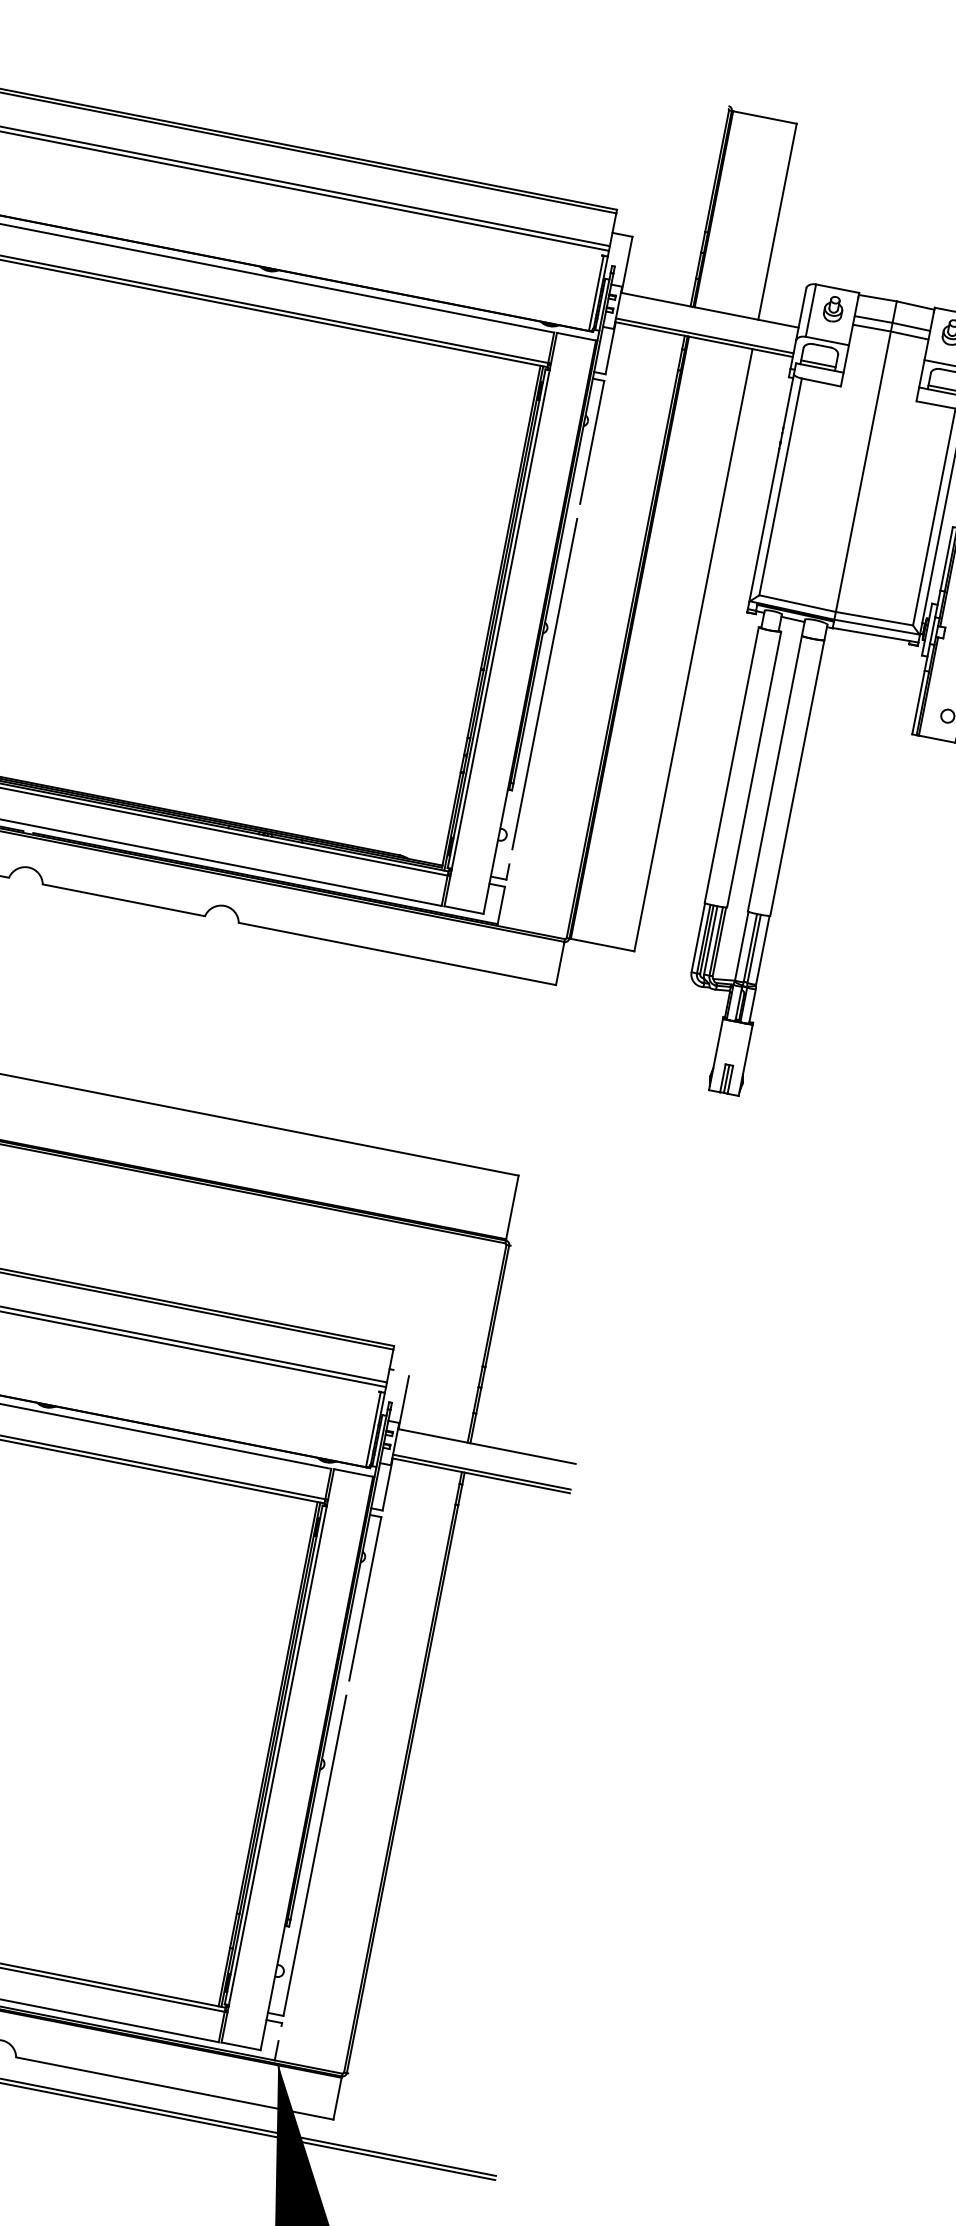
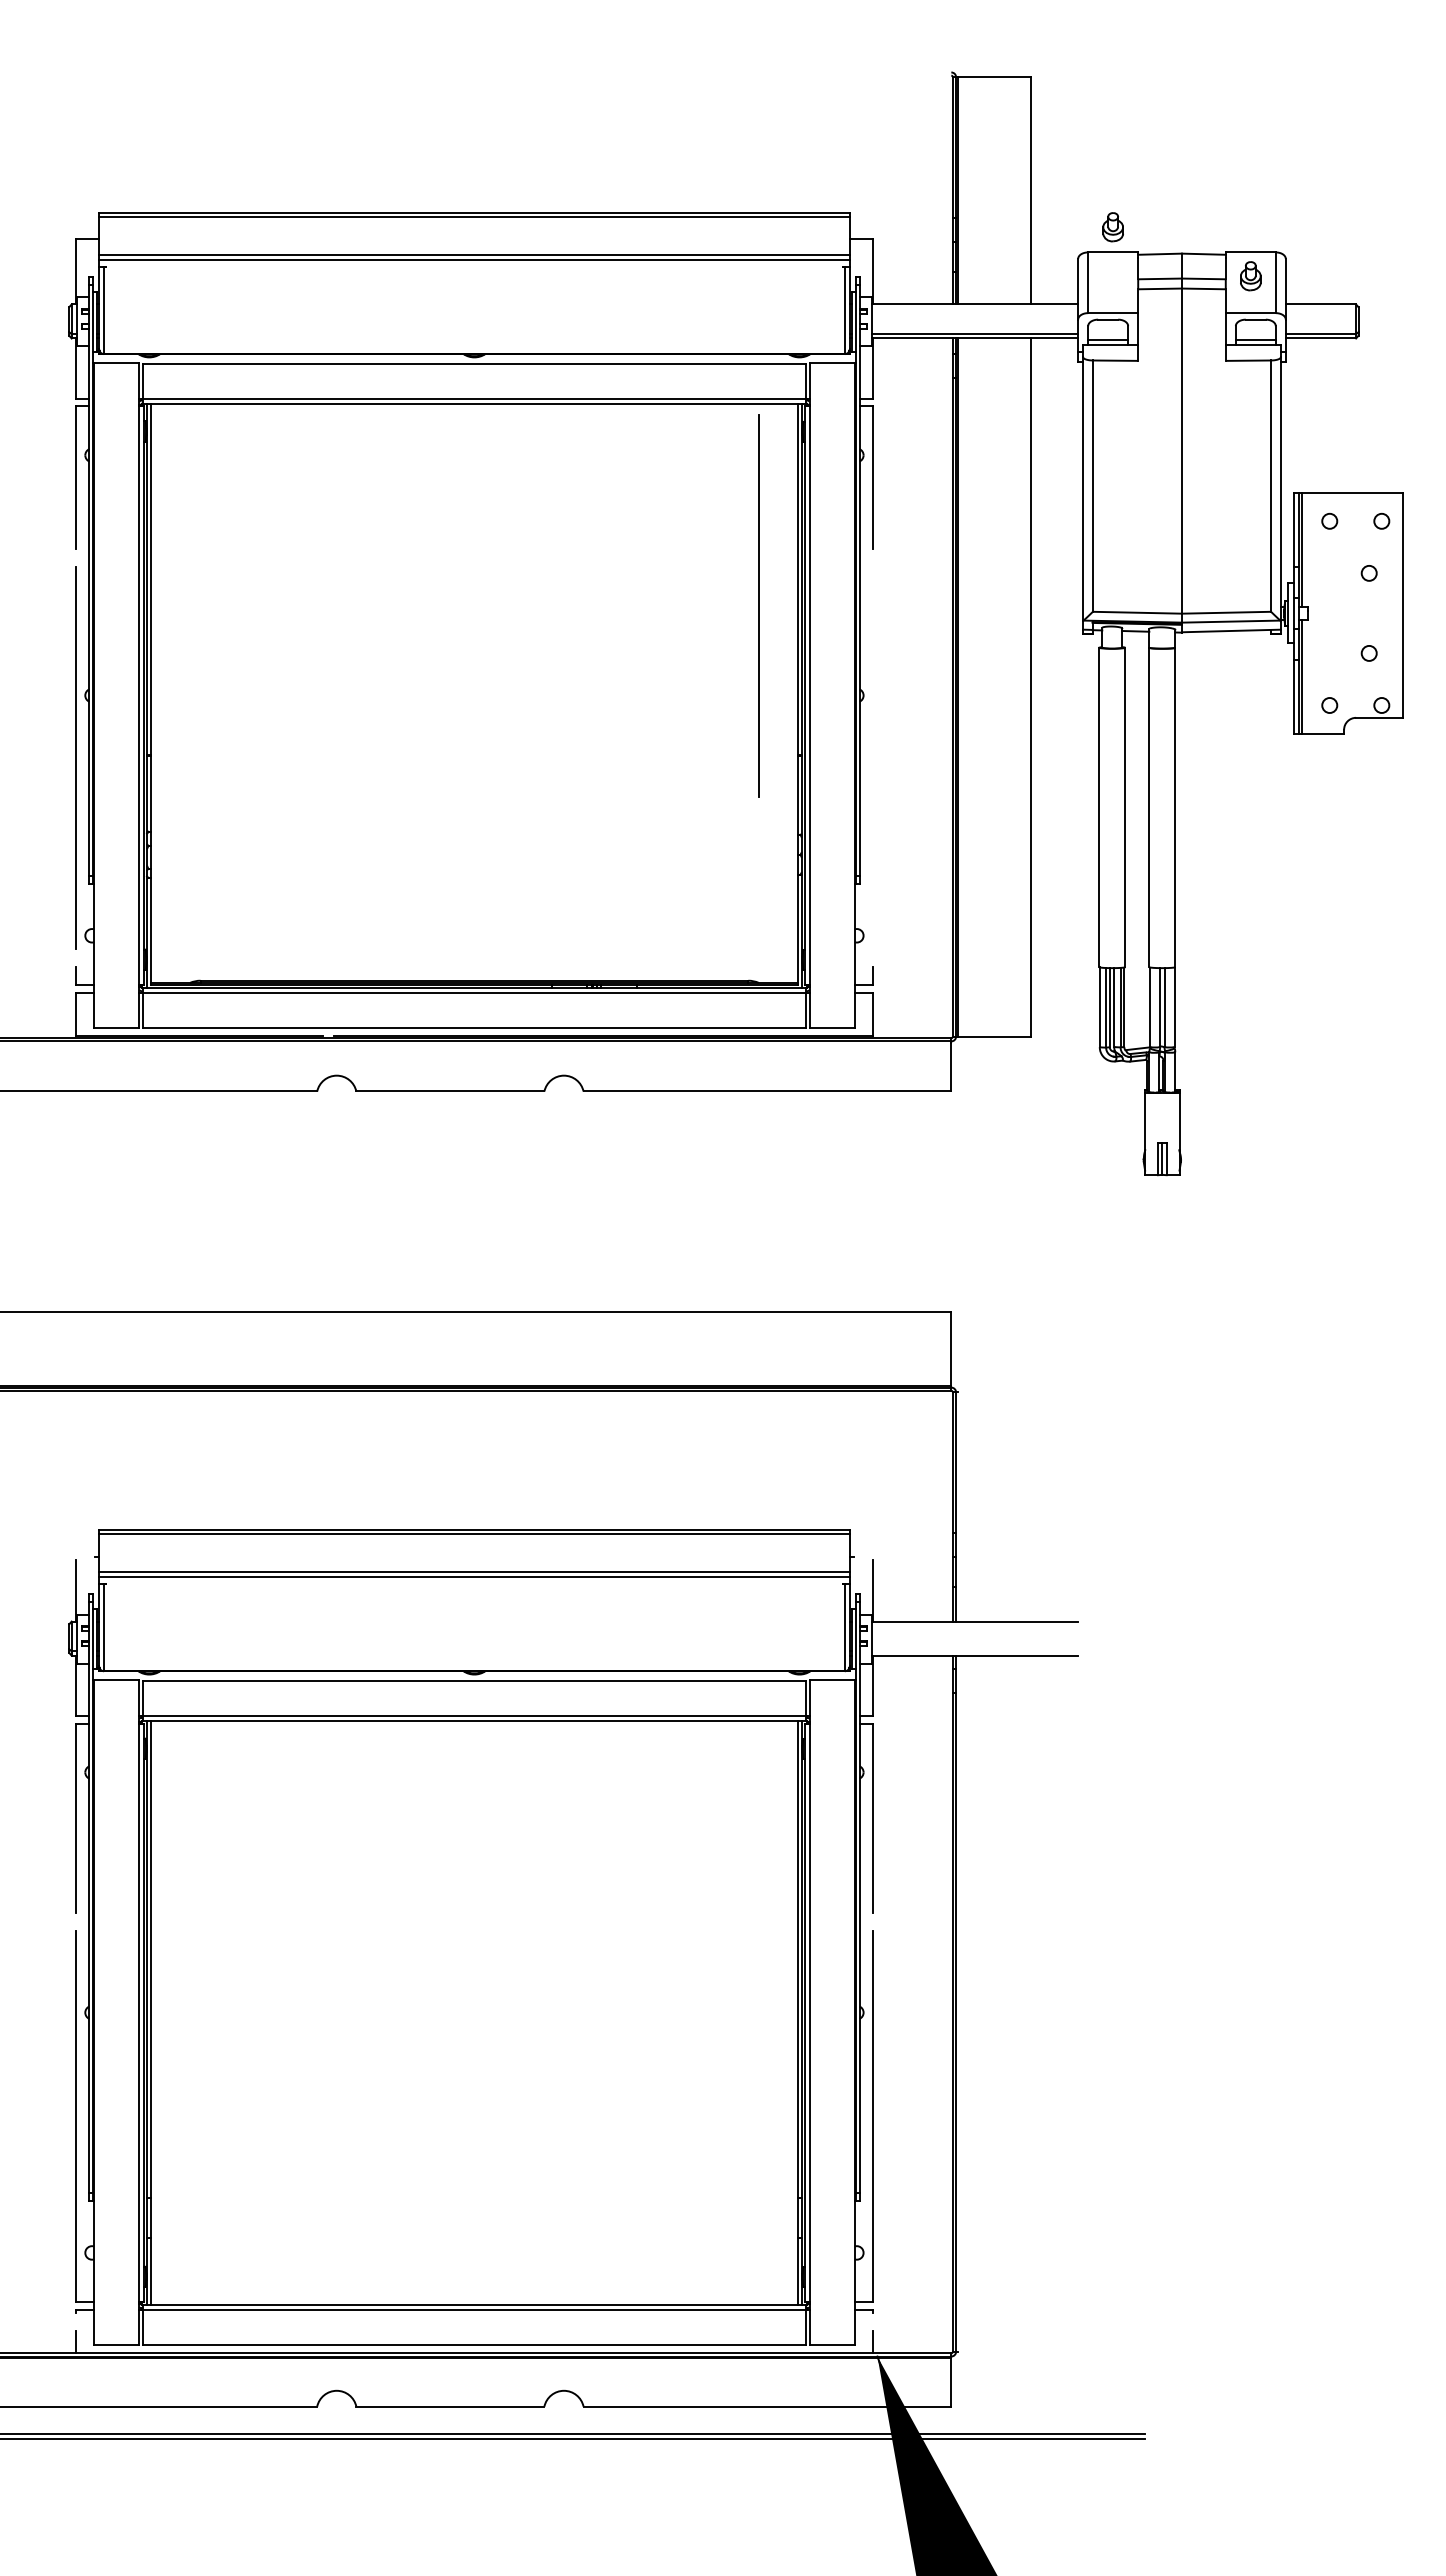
part: (832, 309) -> (1112, 227), moved
line: (544, 683) -> (758, 605), moved
line: (482, 1472) -> (975, 1651), removed

